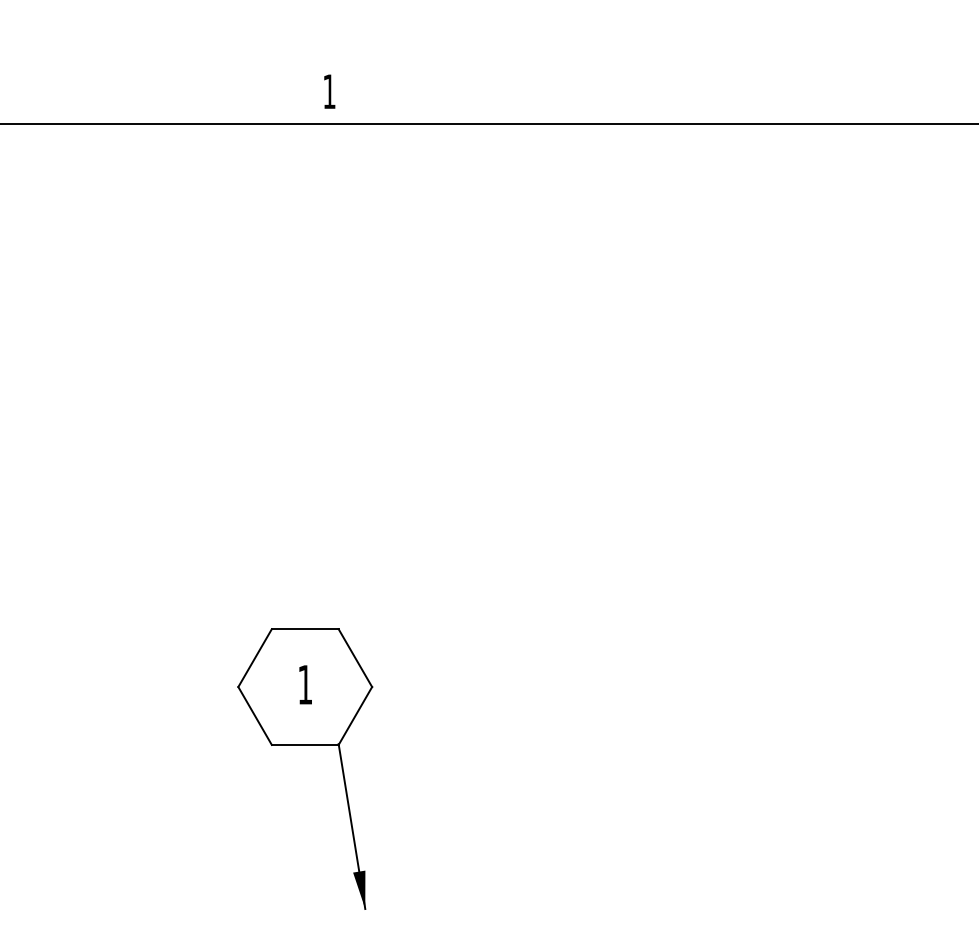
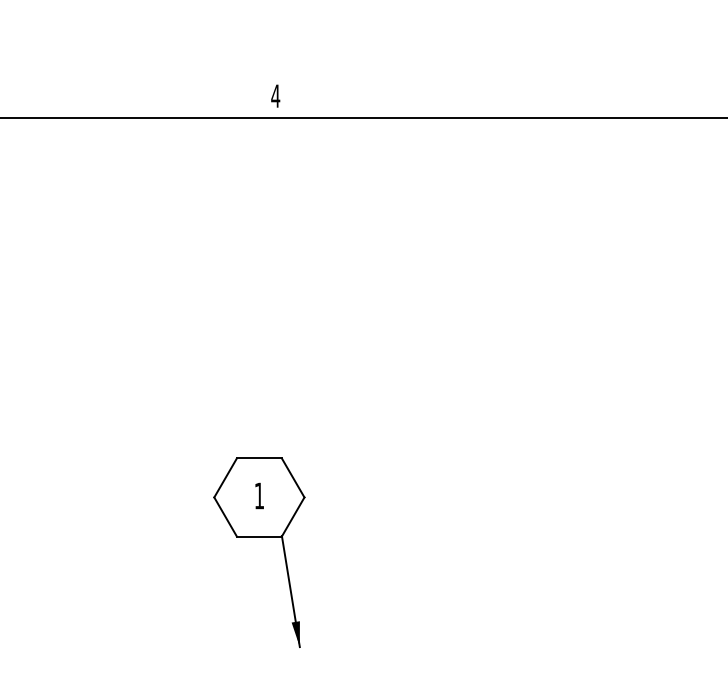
text: (329, 90) -> (275, 95), 1 -> 4

